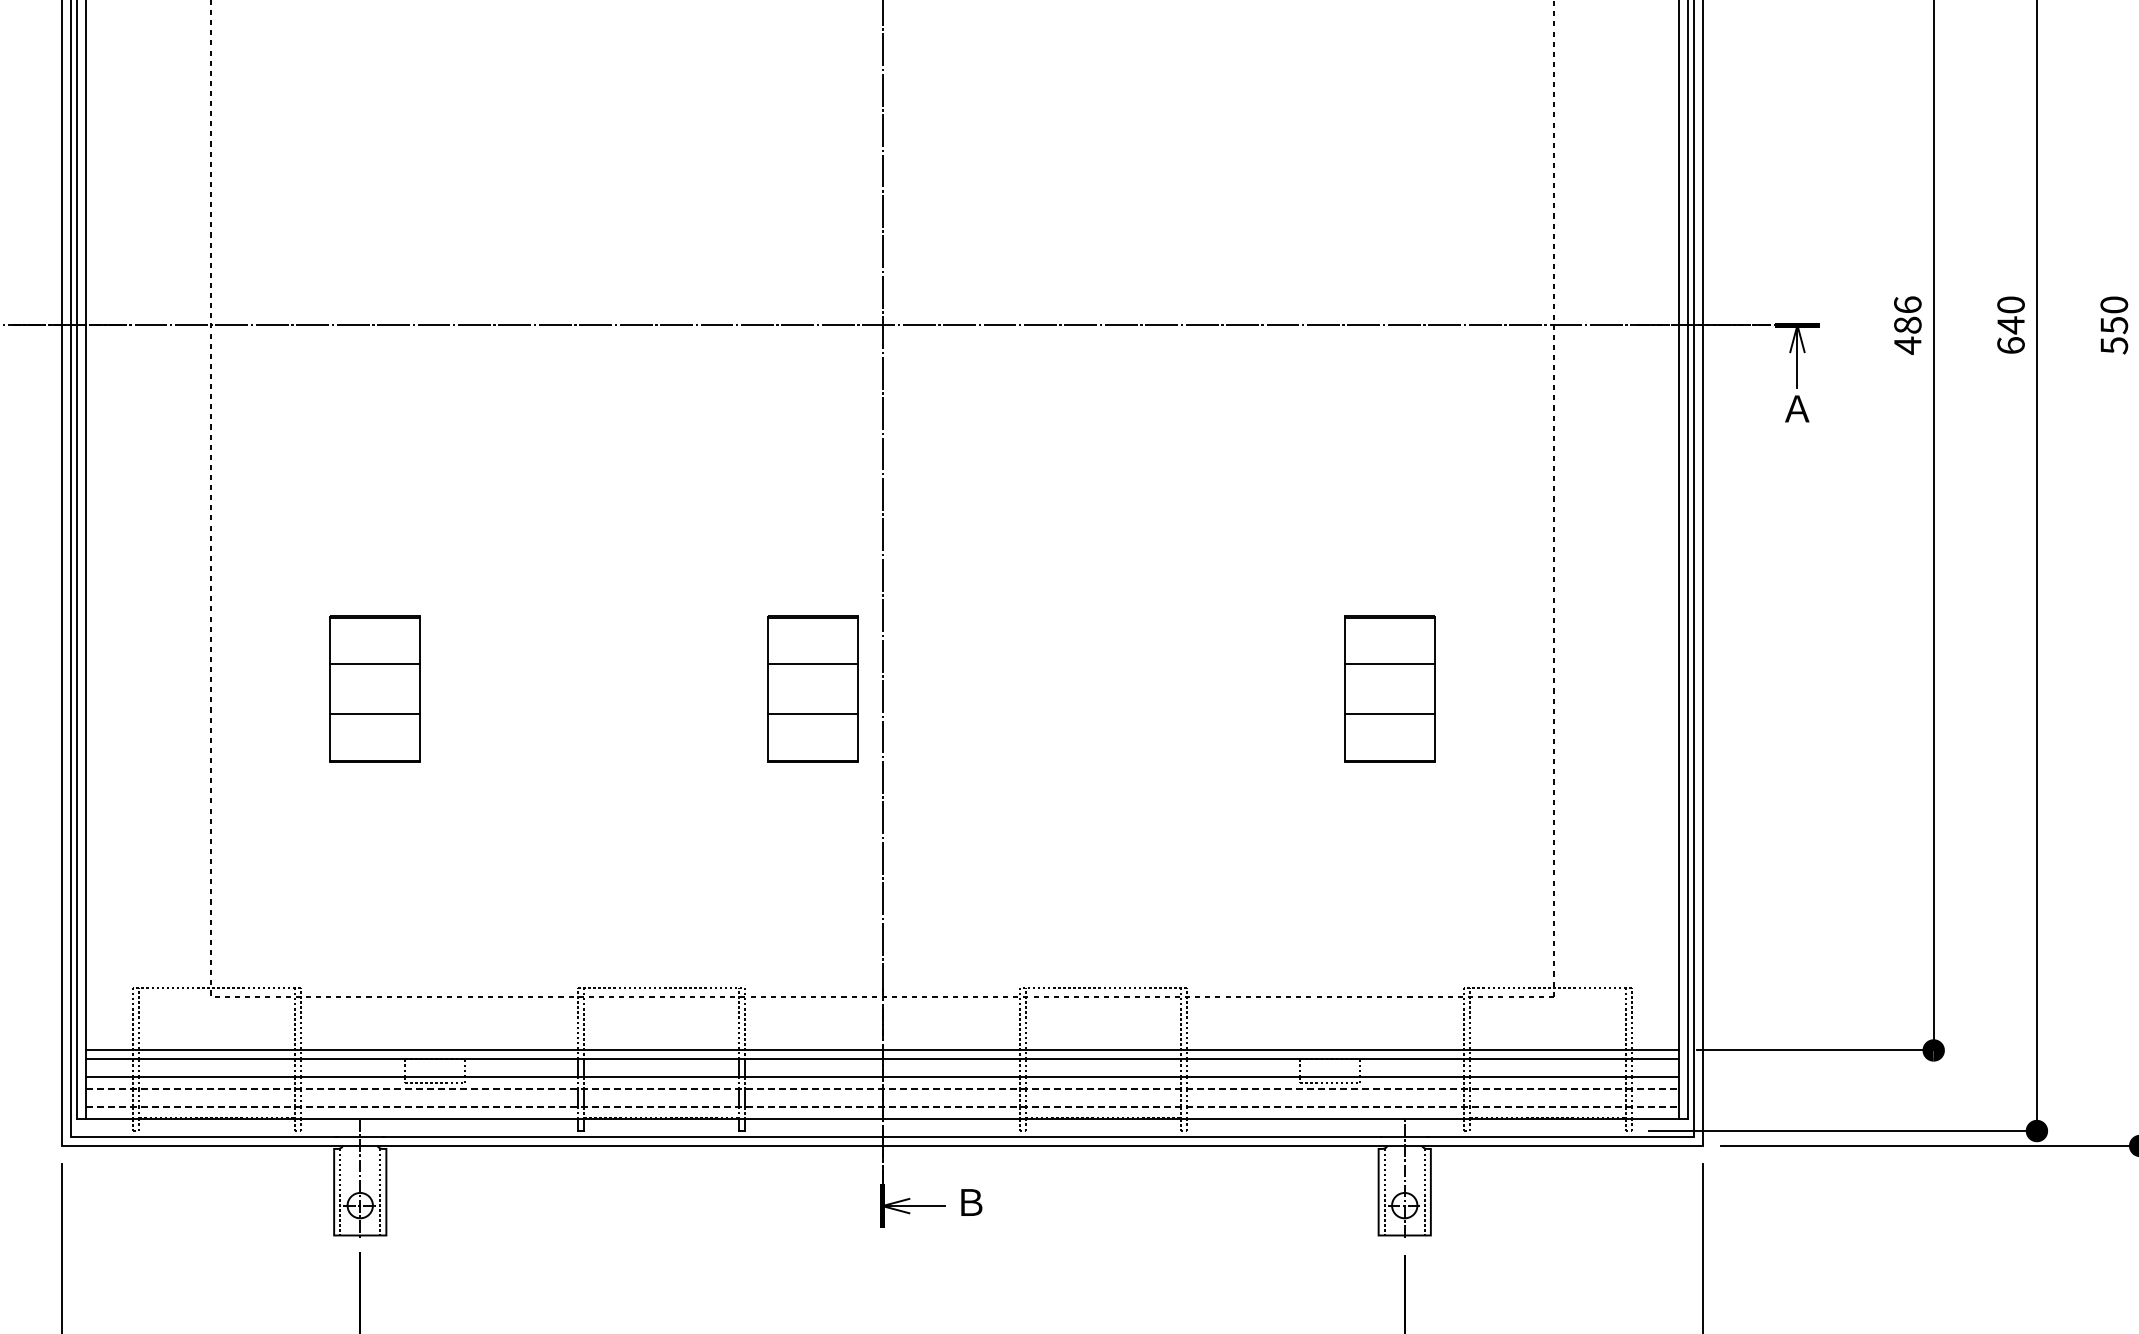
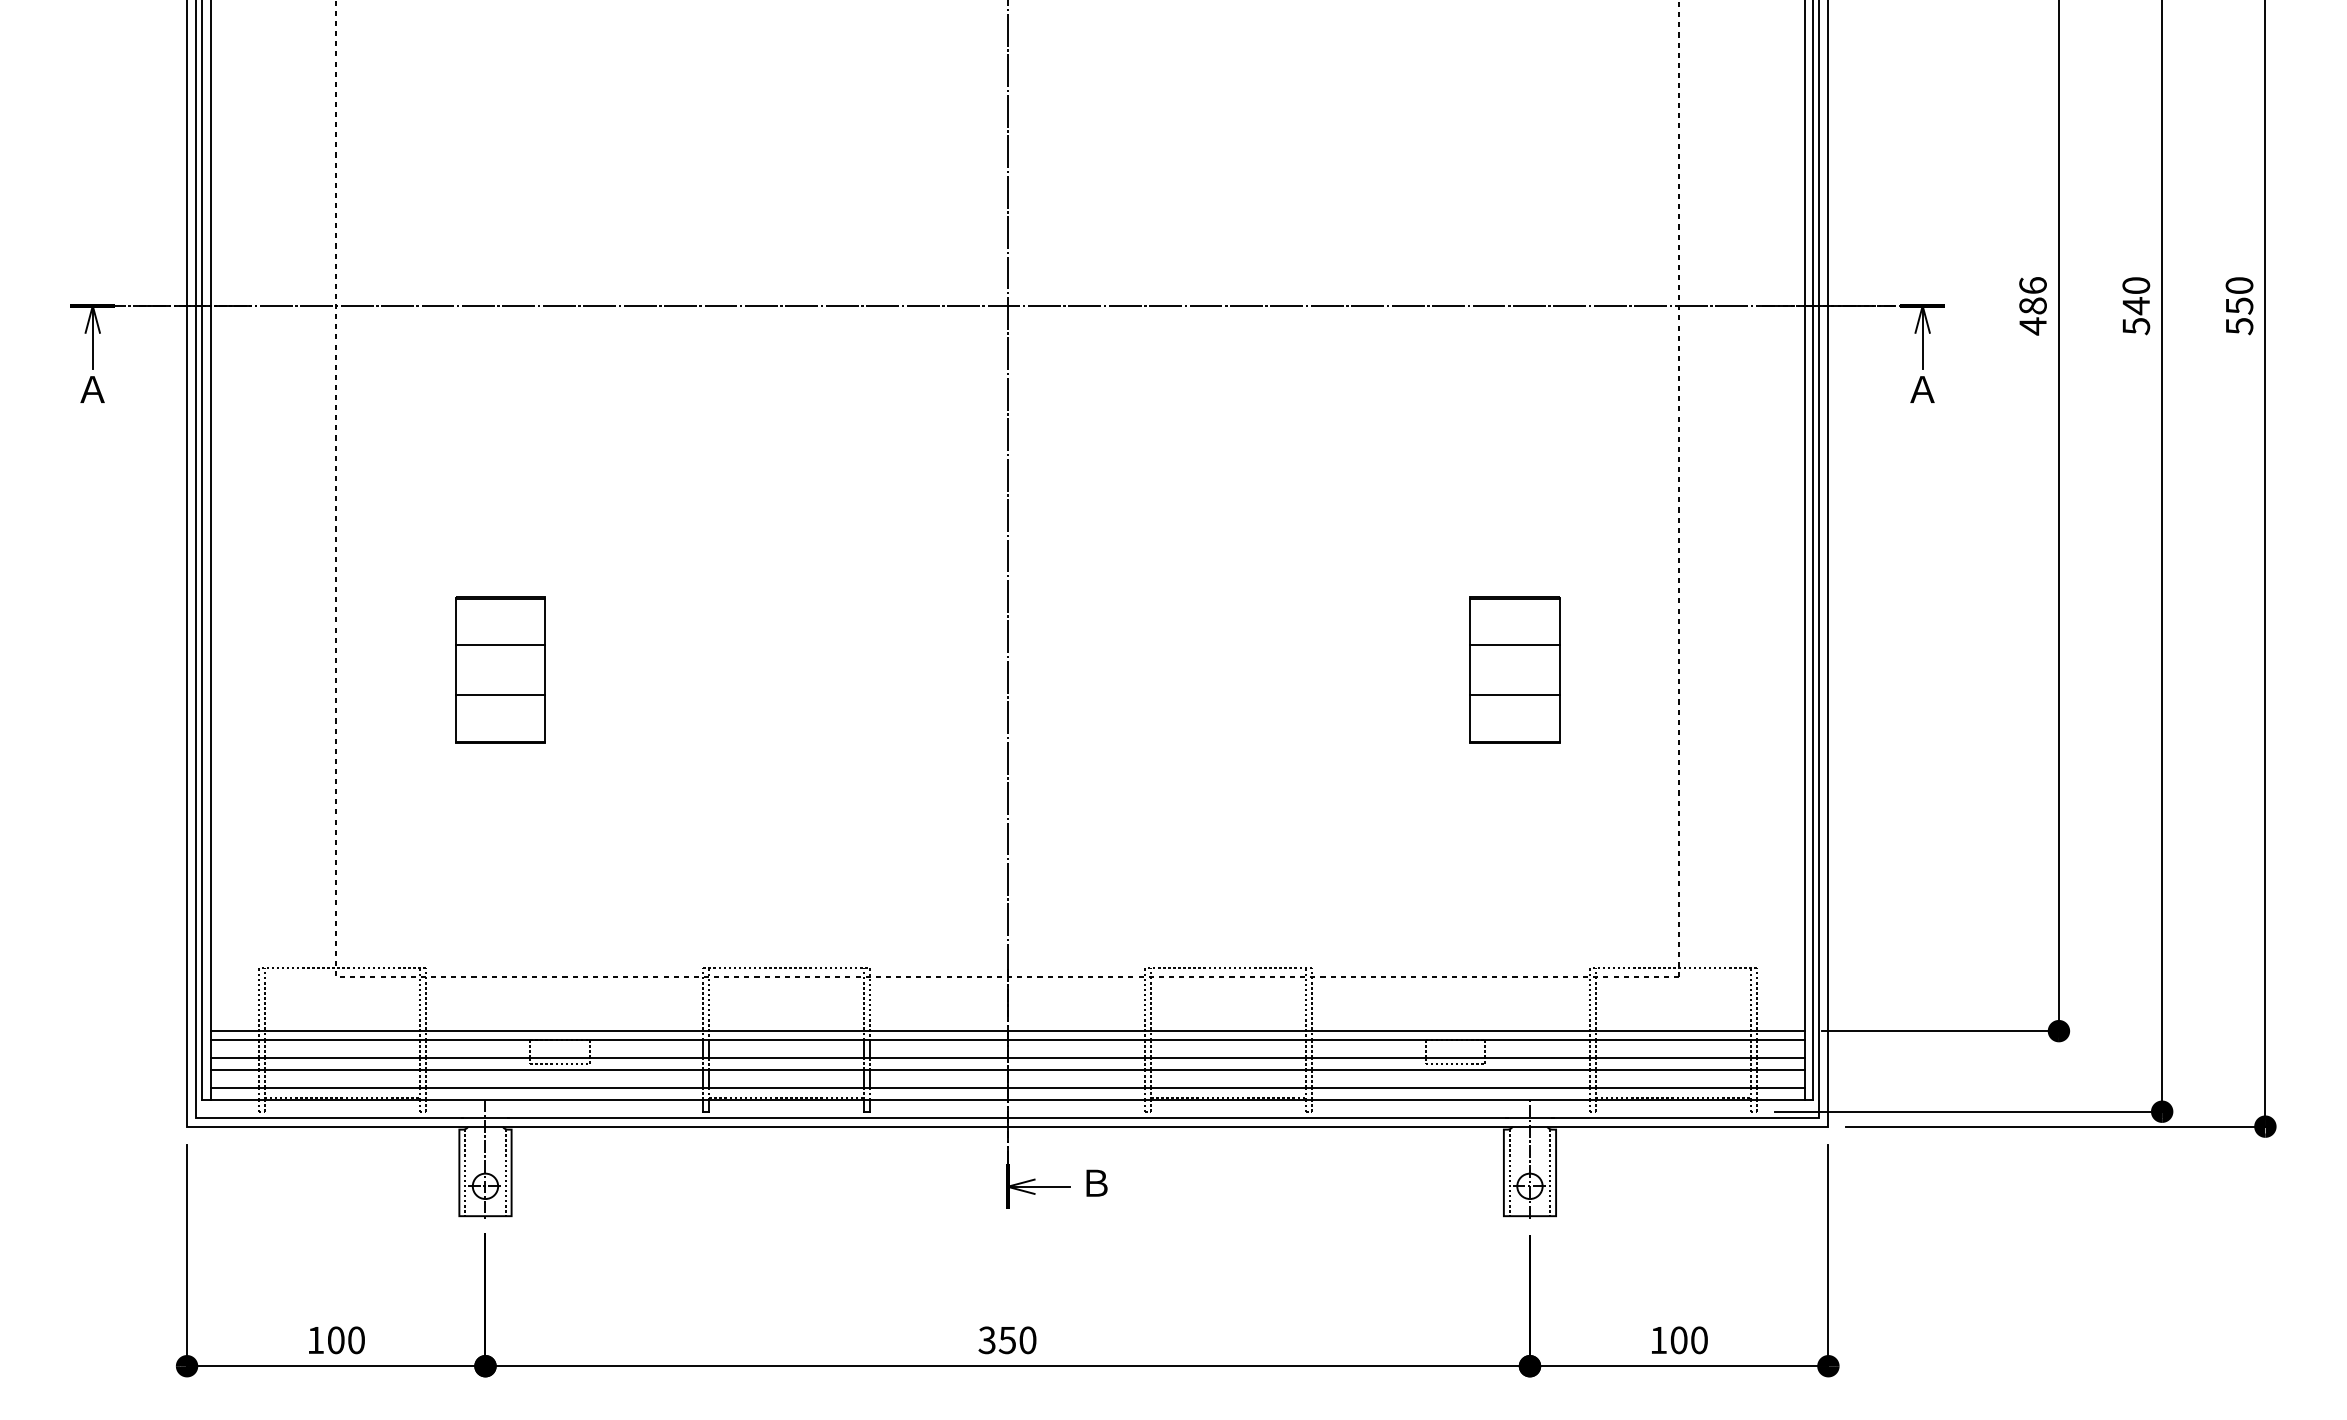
text: (2011, 345) -> (2136, 326), 640 -> 540
part: (813, 688) -> (938, 669), removed
line: (882, 1088) -> (1007, 1069), dashed -> solid
line: (882, 1106) -> (1007, 1087), dashed -> solid

